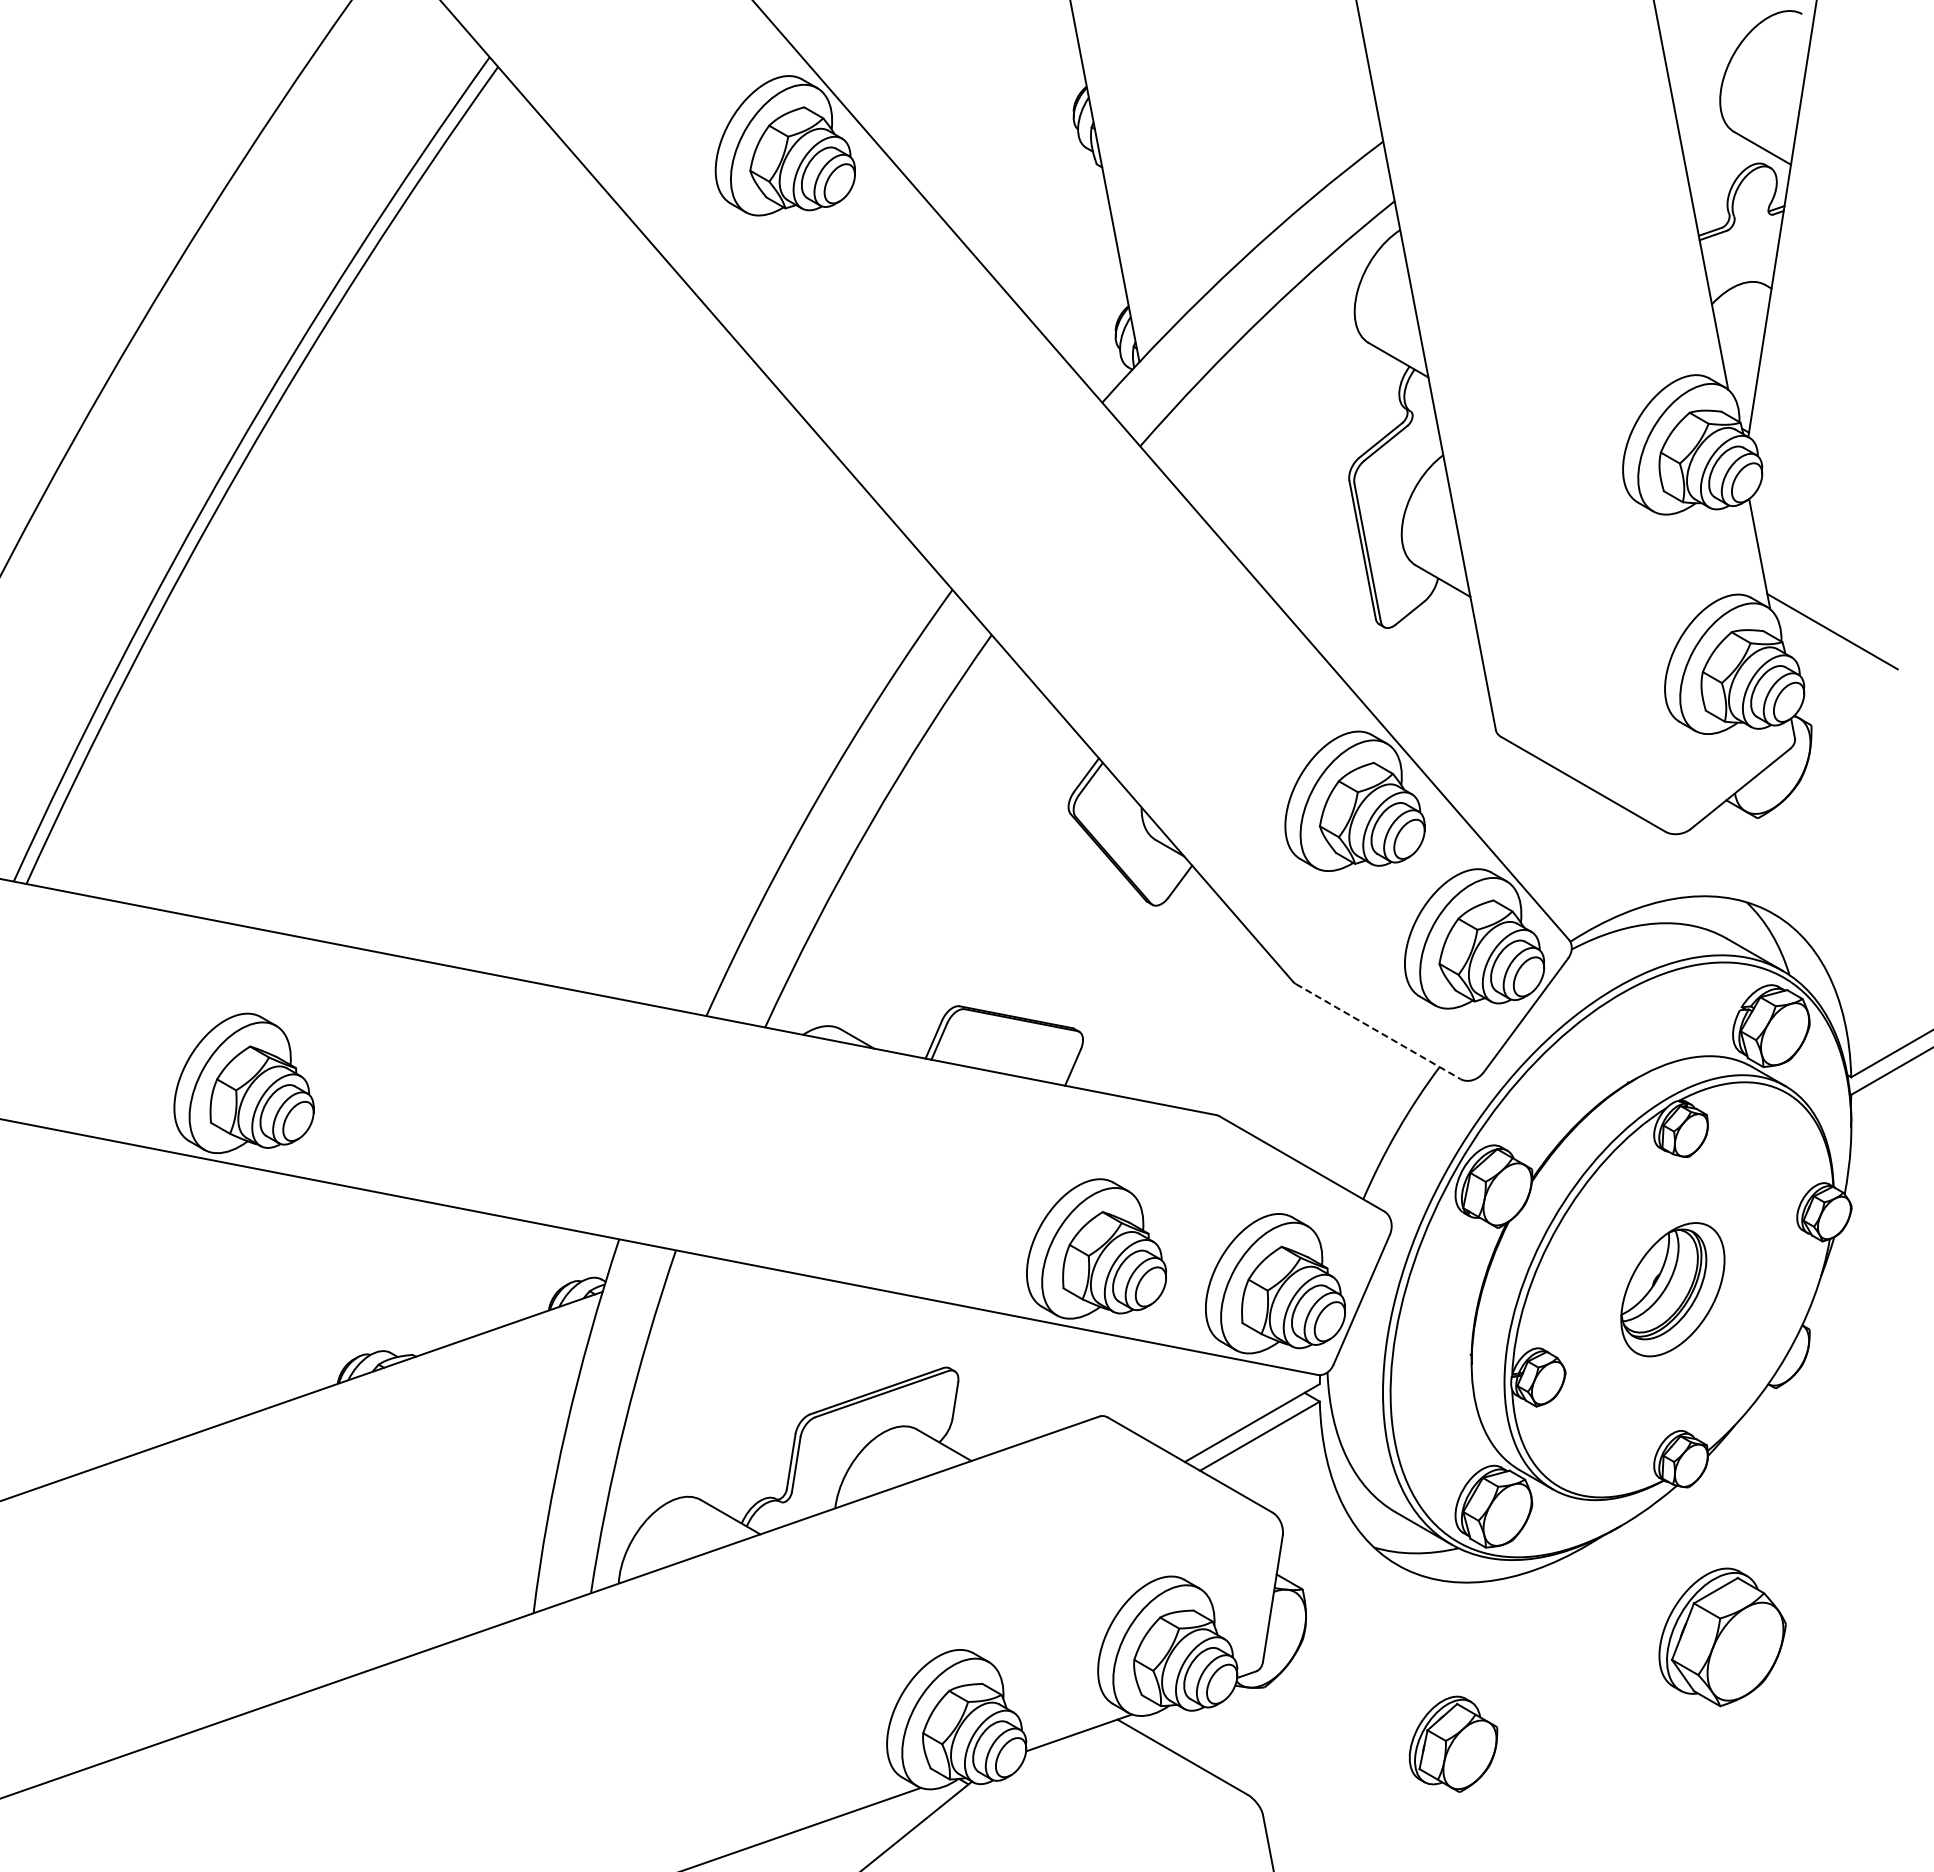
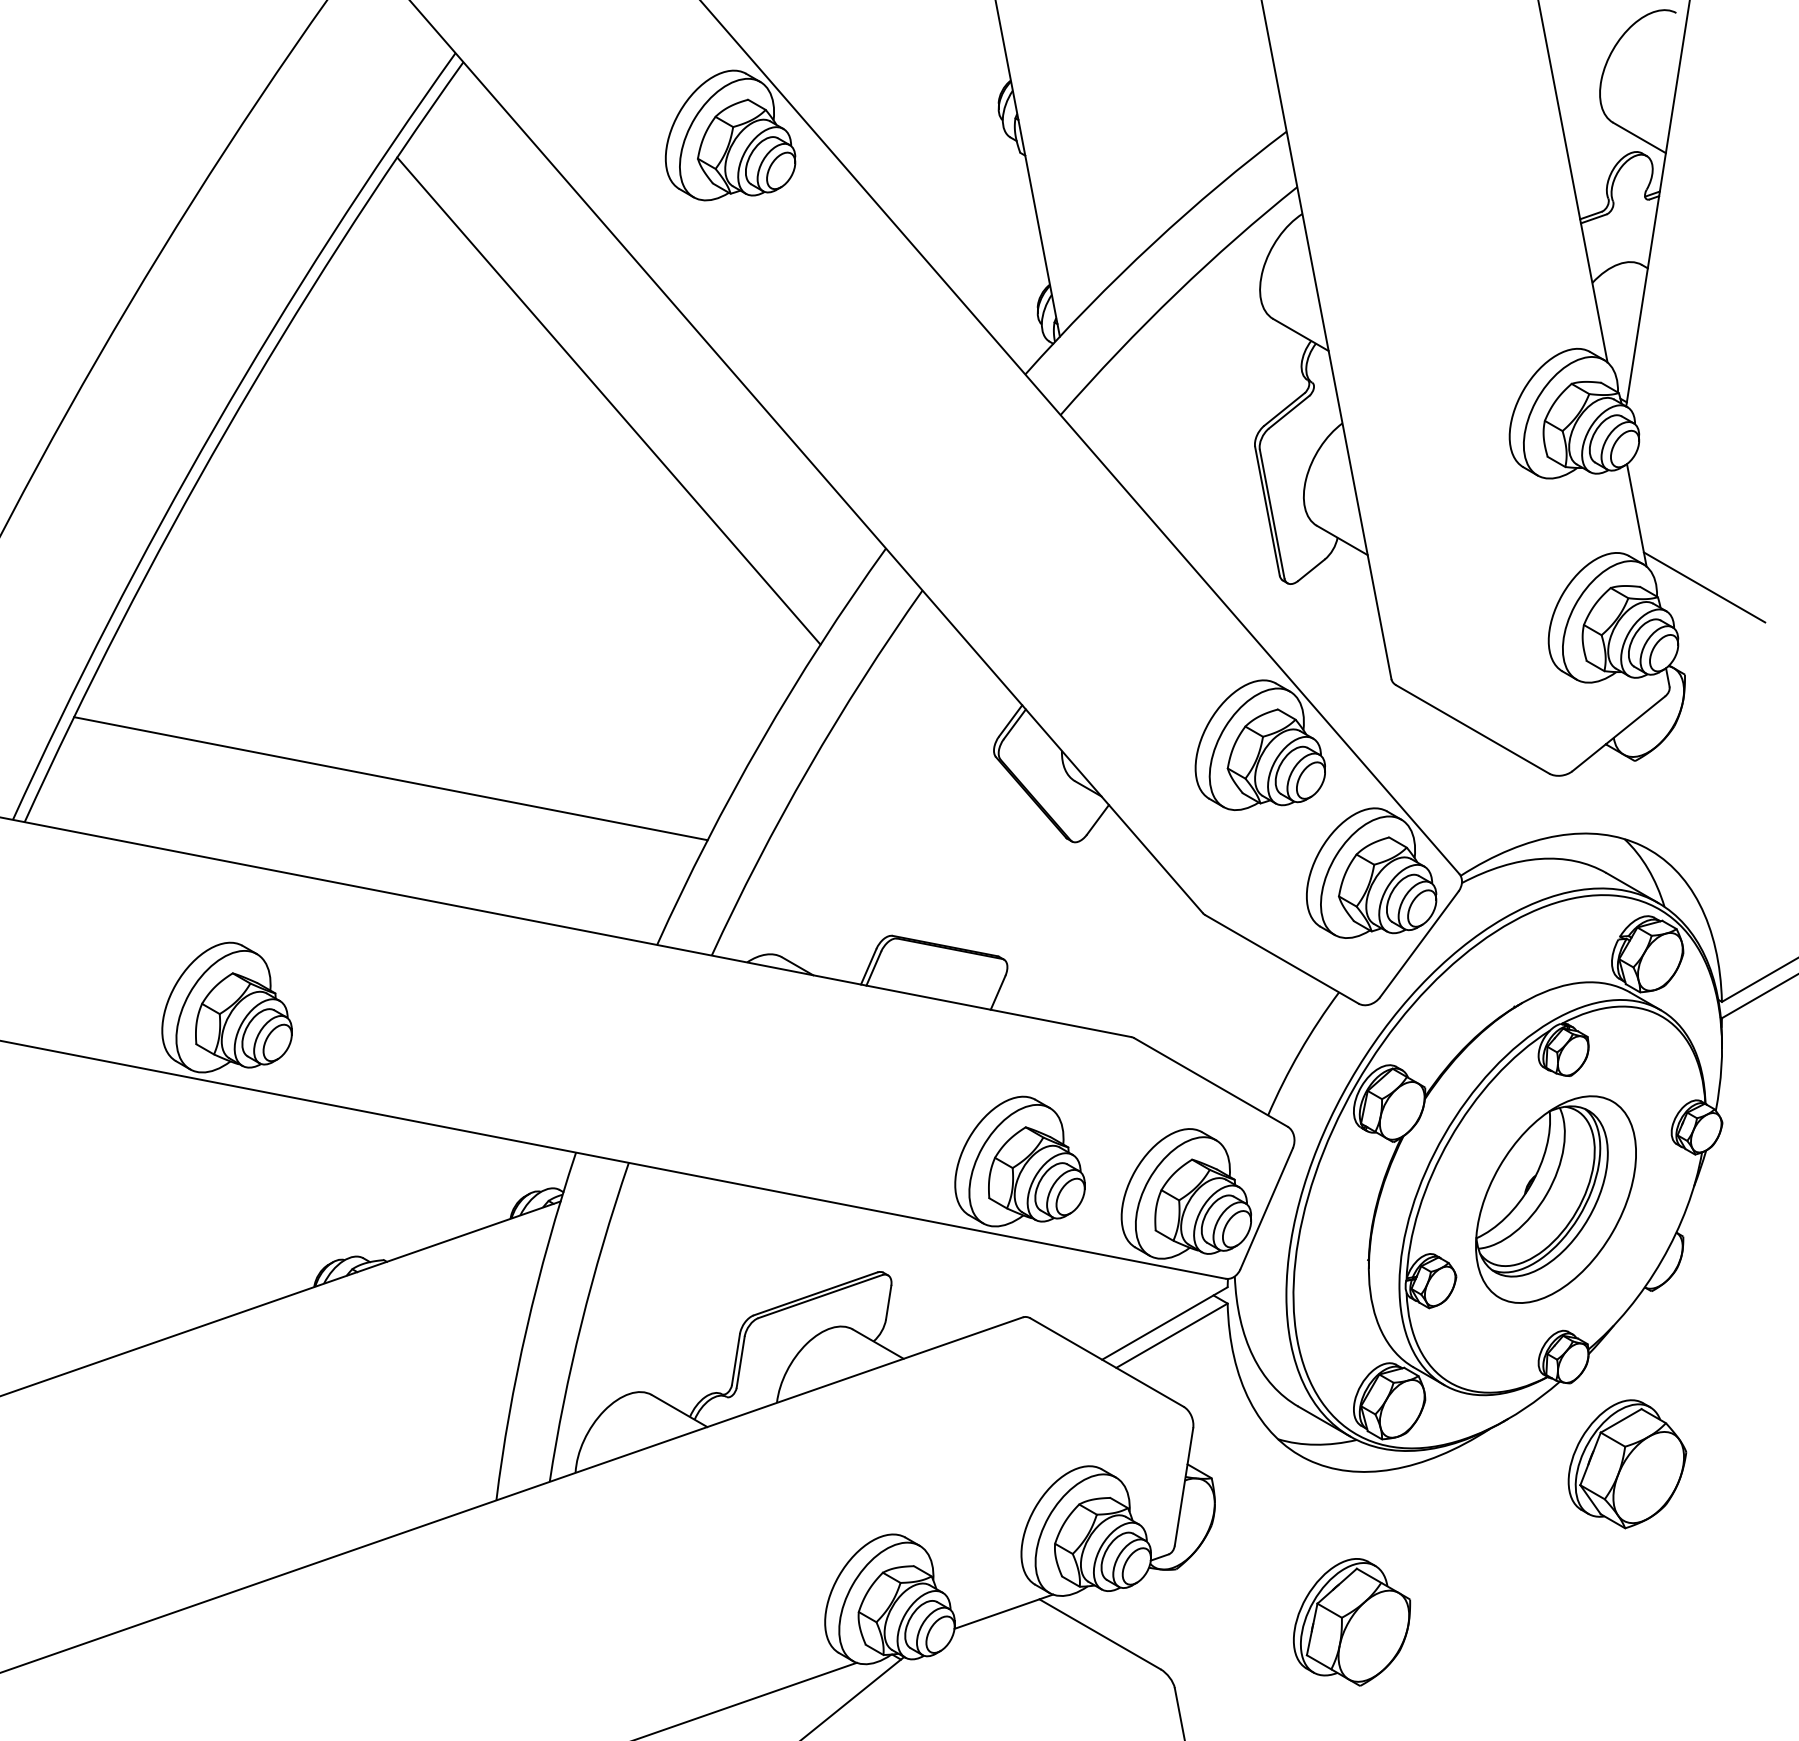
line: (654, 431) -> (608, 401), added
line: (419, 837) -> (390, 778), added
line: (1378, 1031) -> (1282, 959), dashed -> solid
part: (1672, 1289) -> (1555, 1199), size x1.67
part: (1722, 1637) -> (1627, 1464), moved
part: (1453, 1744) -> (1351, 1622), size x1.43

